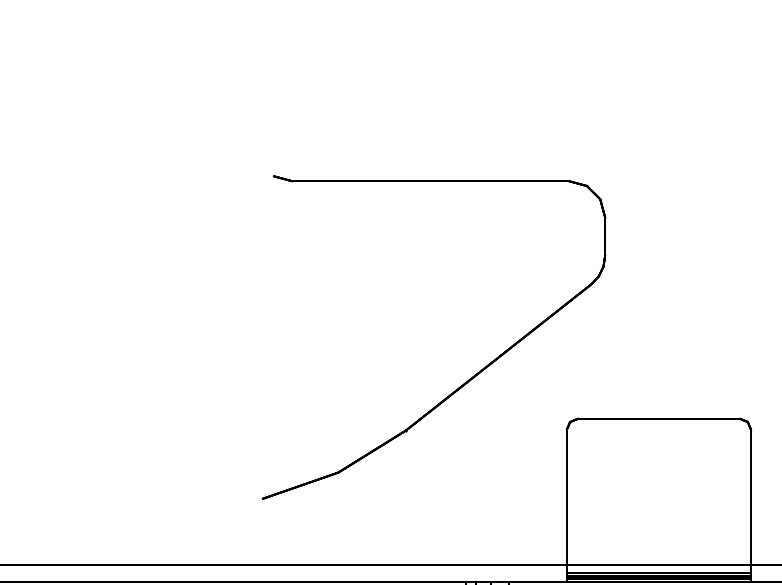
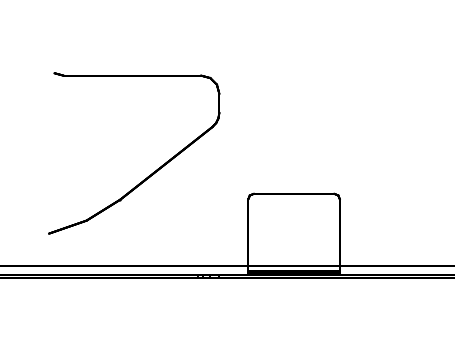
part: (470, 375) -> (152, 172), moved

